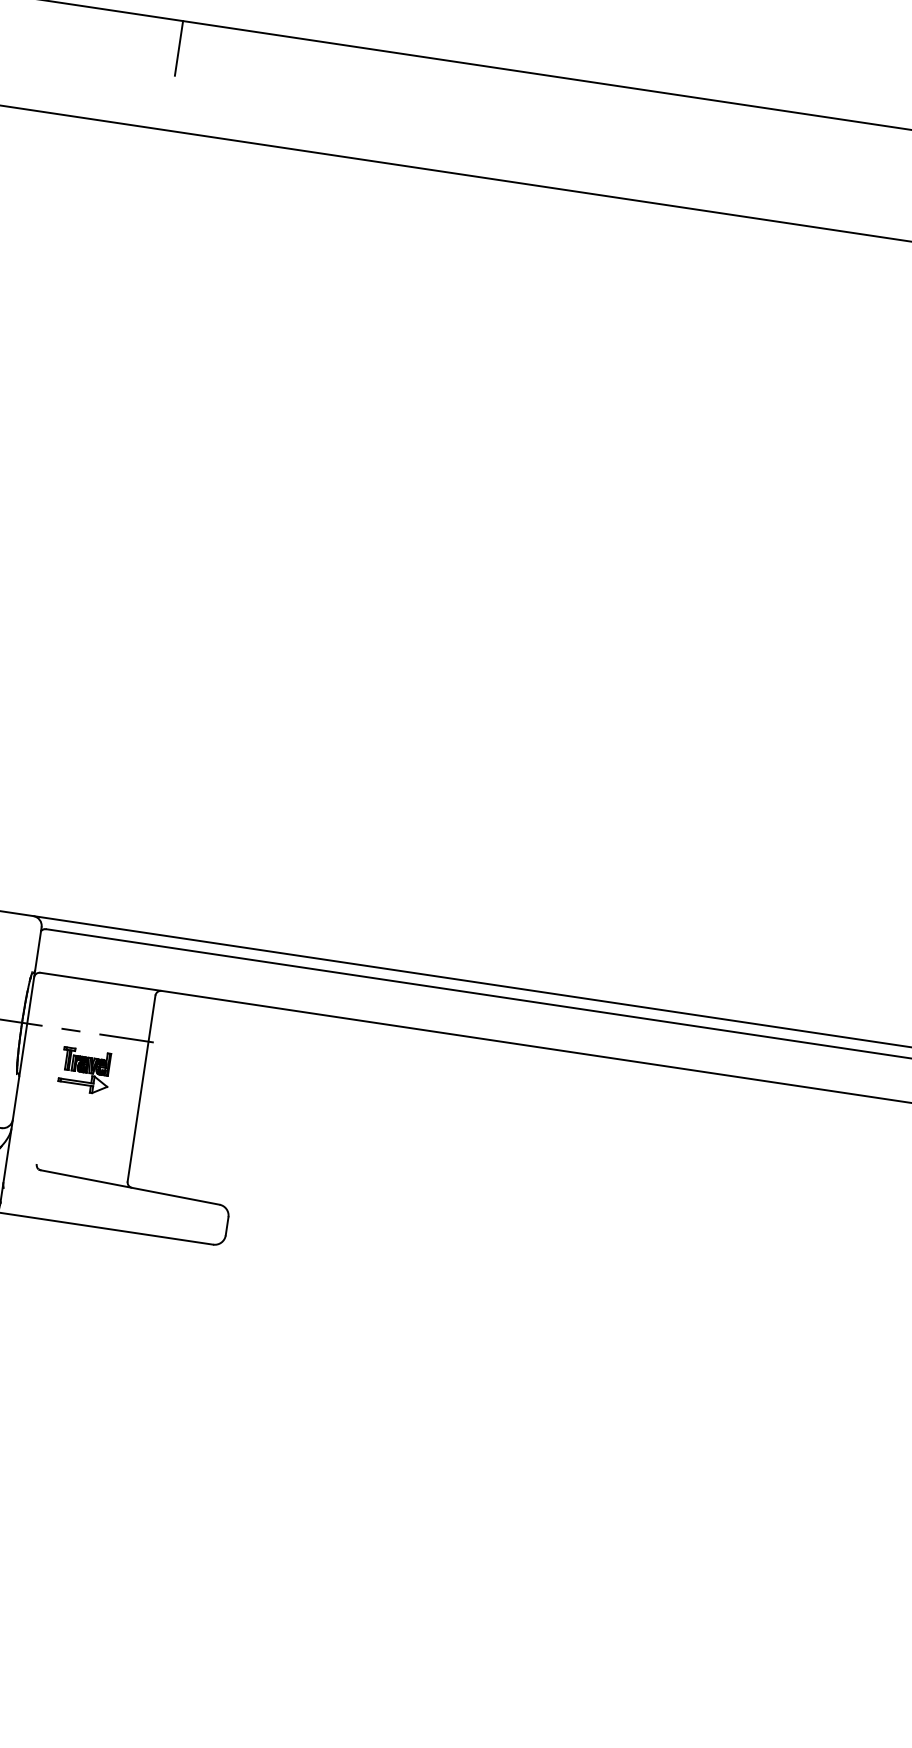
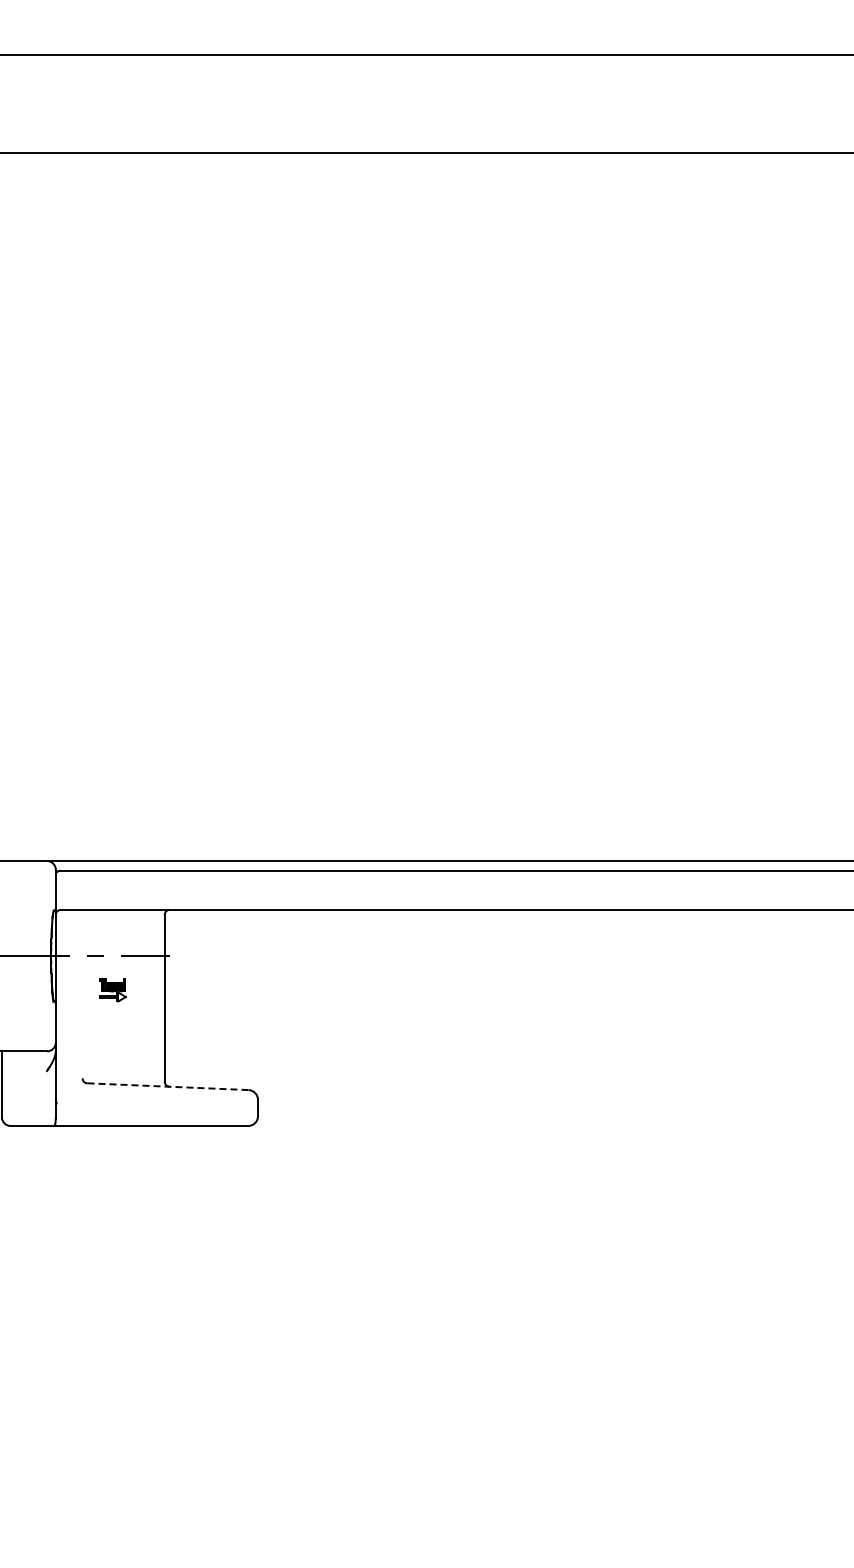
line: (179, 48) -> (61, 79), removed
part: (84, 1071) -> (112, 990), size x0.6
line: (131, 1187) -> (168, 1086), solid -> dashed

